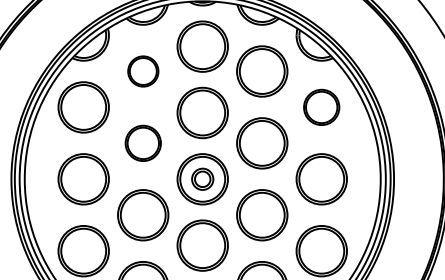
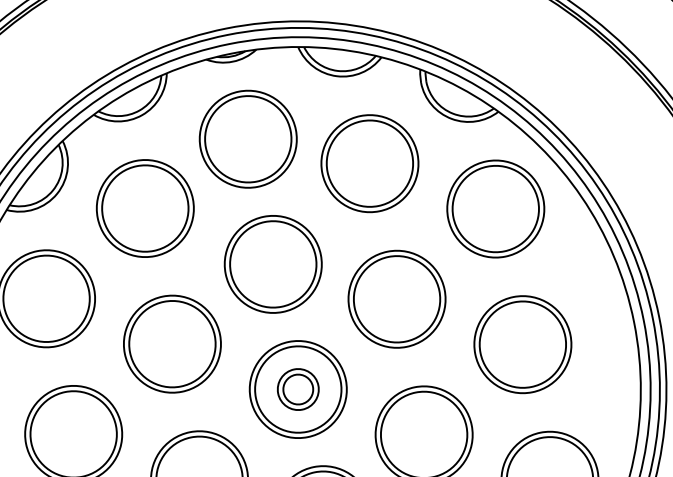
part: (143, 71) -> (145, 208), size x1.67
part: (321, 107) -> (495, 209), size x1.43
part: (143, 143) -> (172, 344), size x1.43

